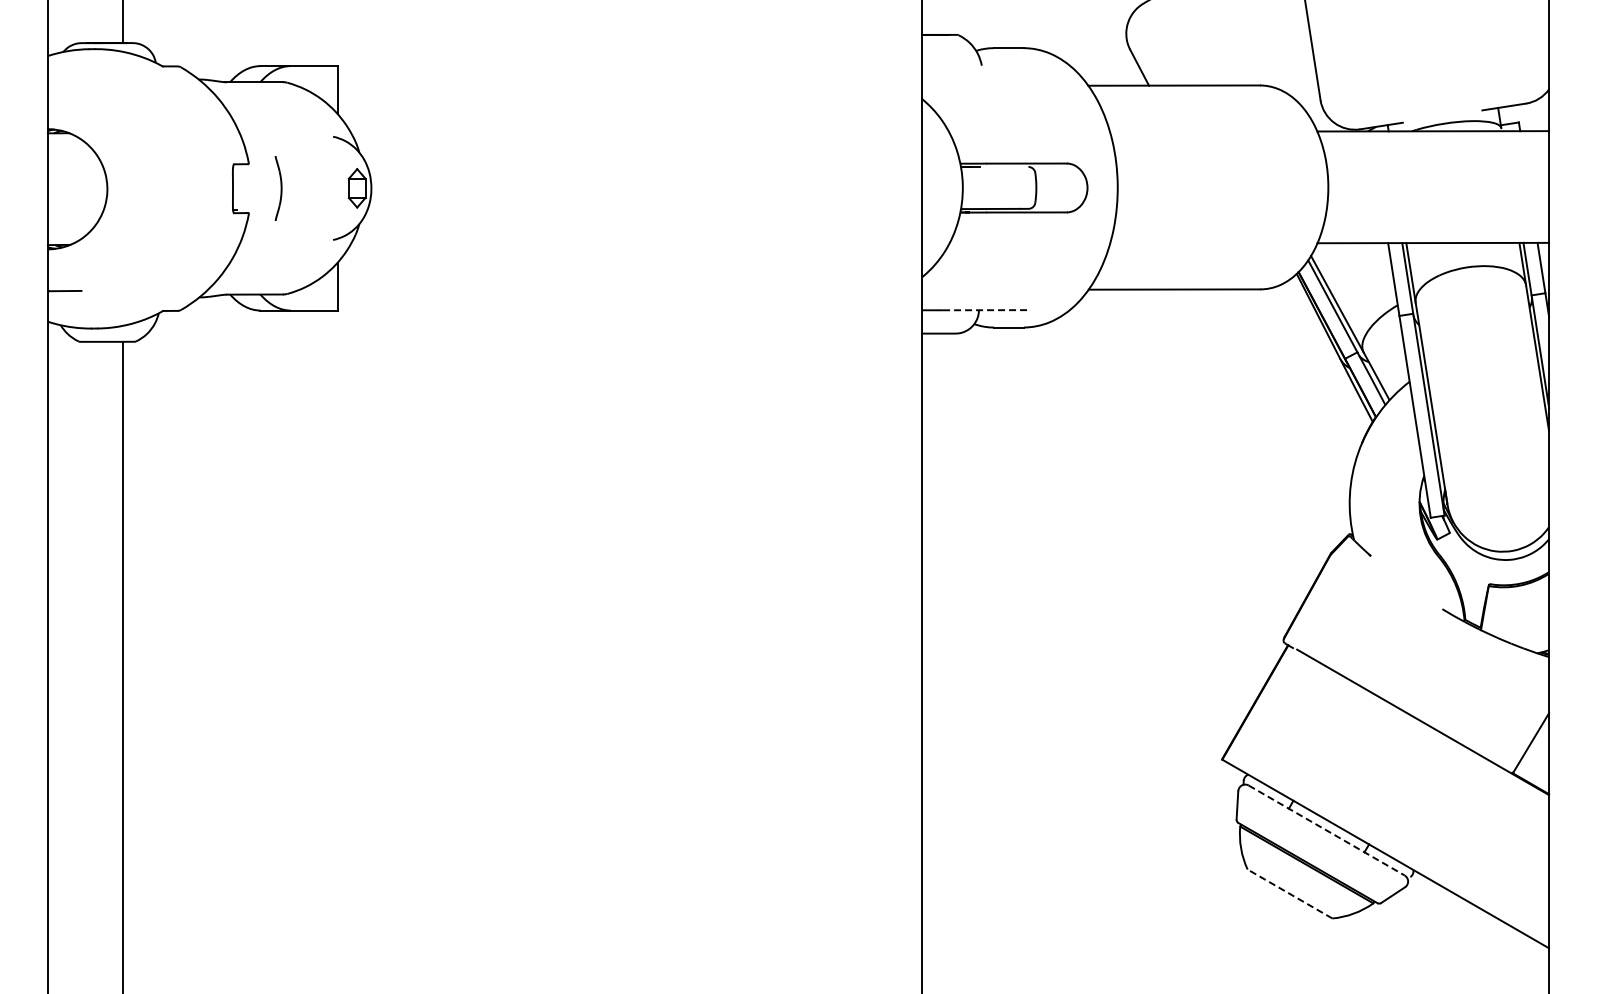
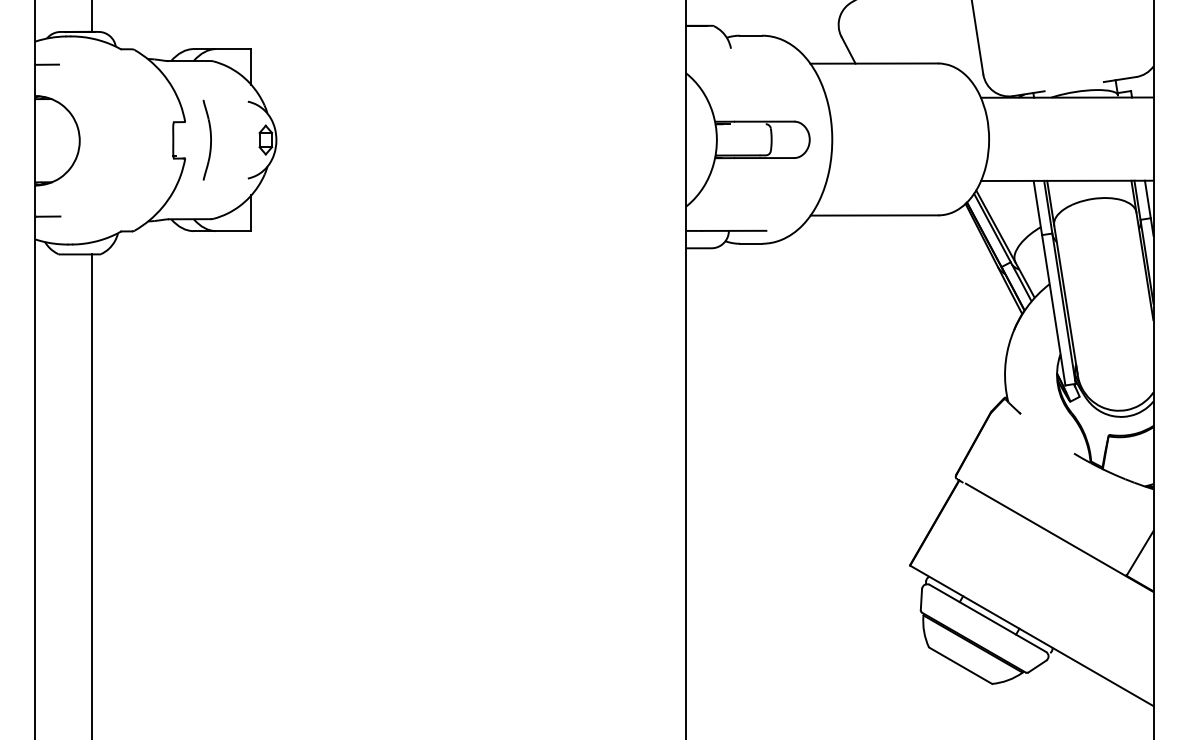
line: (63, 87) -> (47, 65), added
part: (278, 188) -> (207, 140), size x1.67
line: (986, 310) -> (734, 231), dashed -> solid
line: (1326, 830) -> (987, 618), dashed -> solid
line: (1290, 894) -> (960, 666), dashed -> solid

